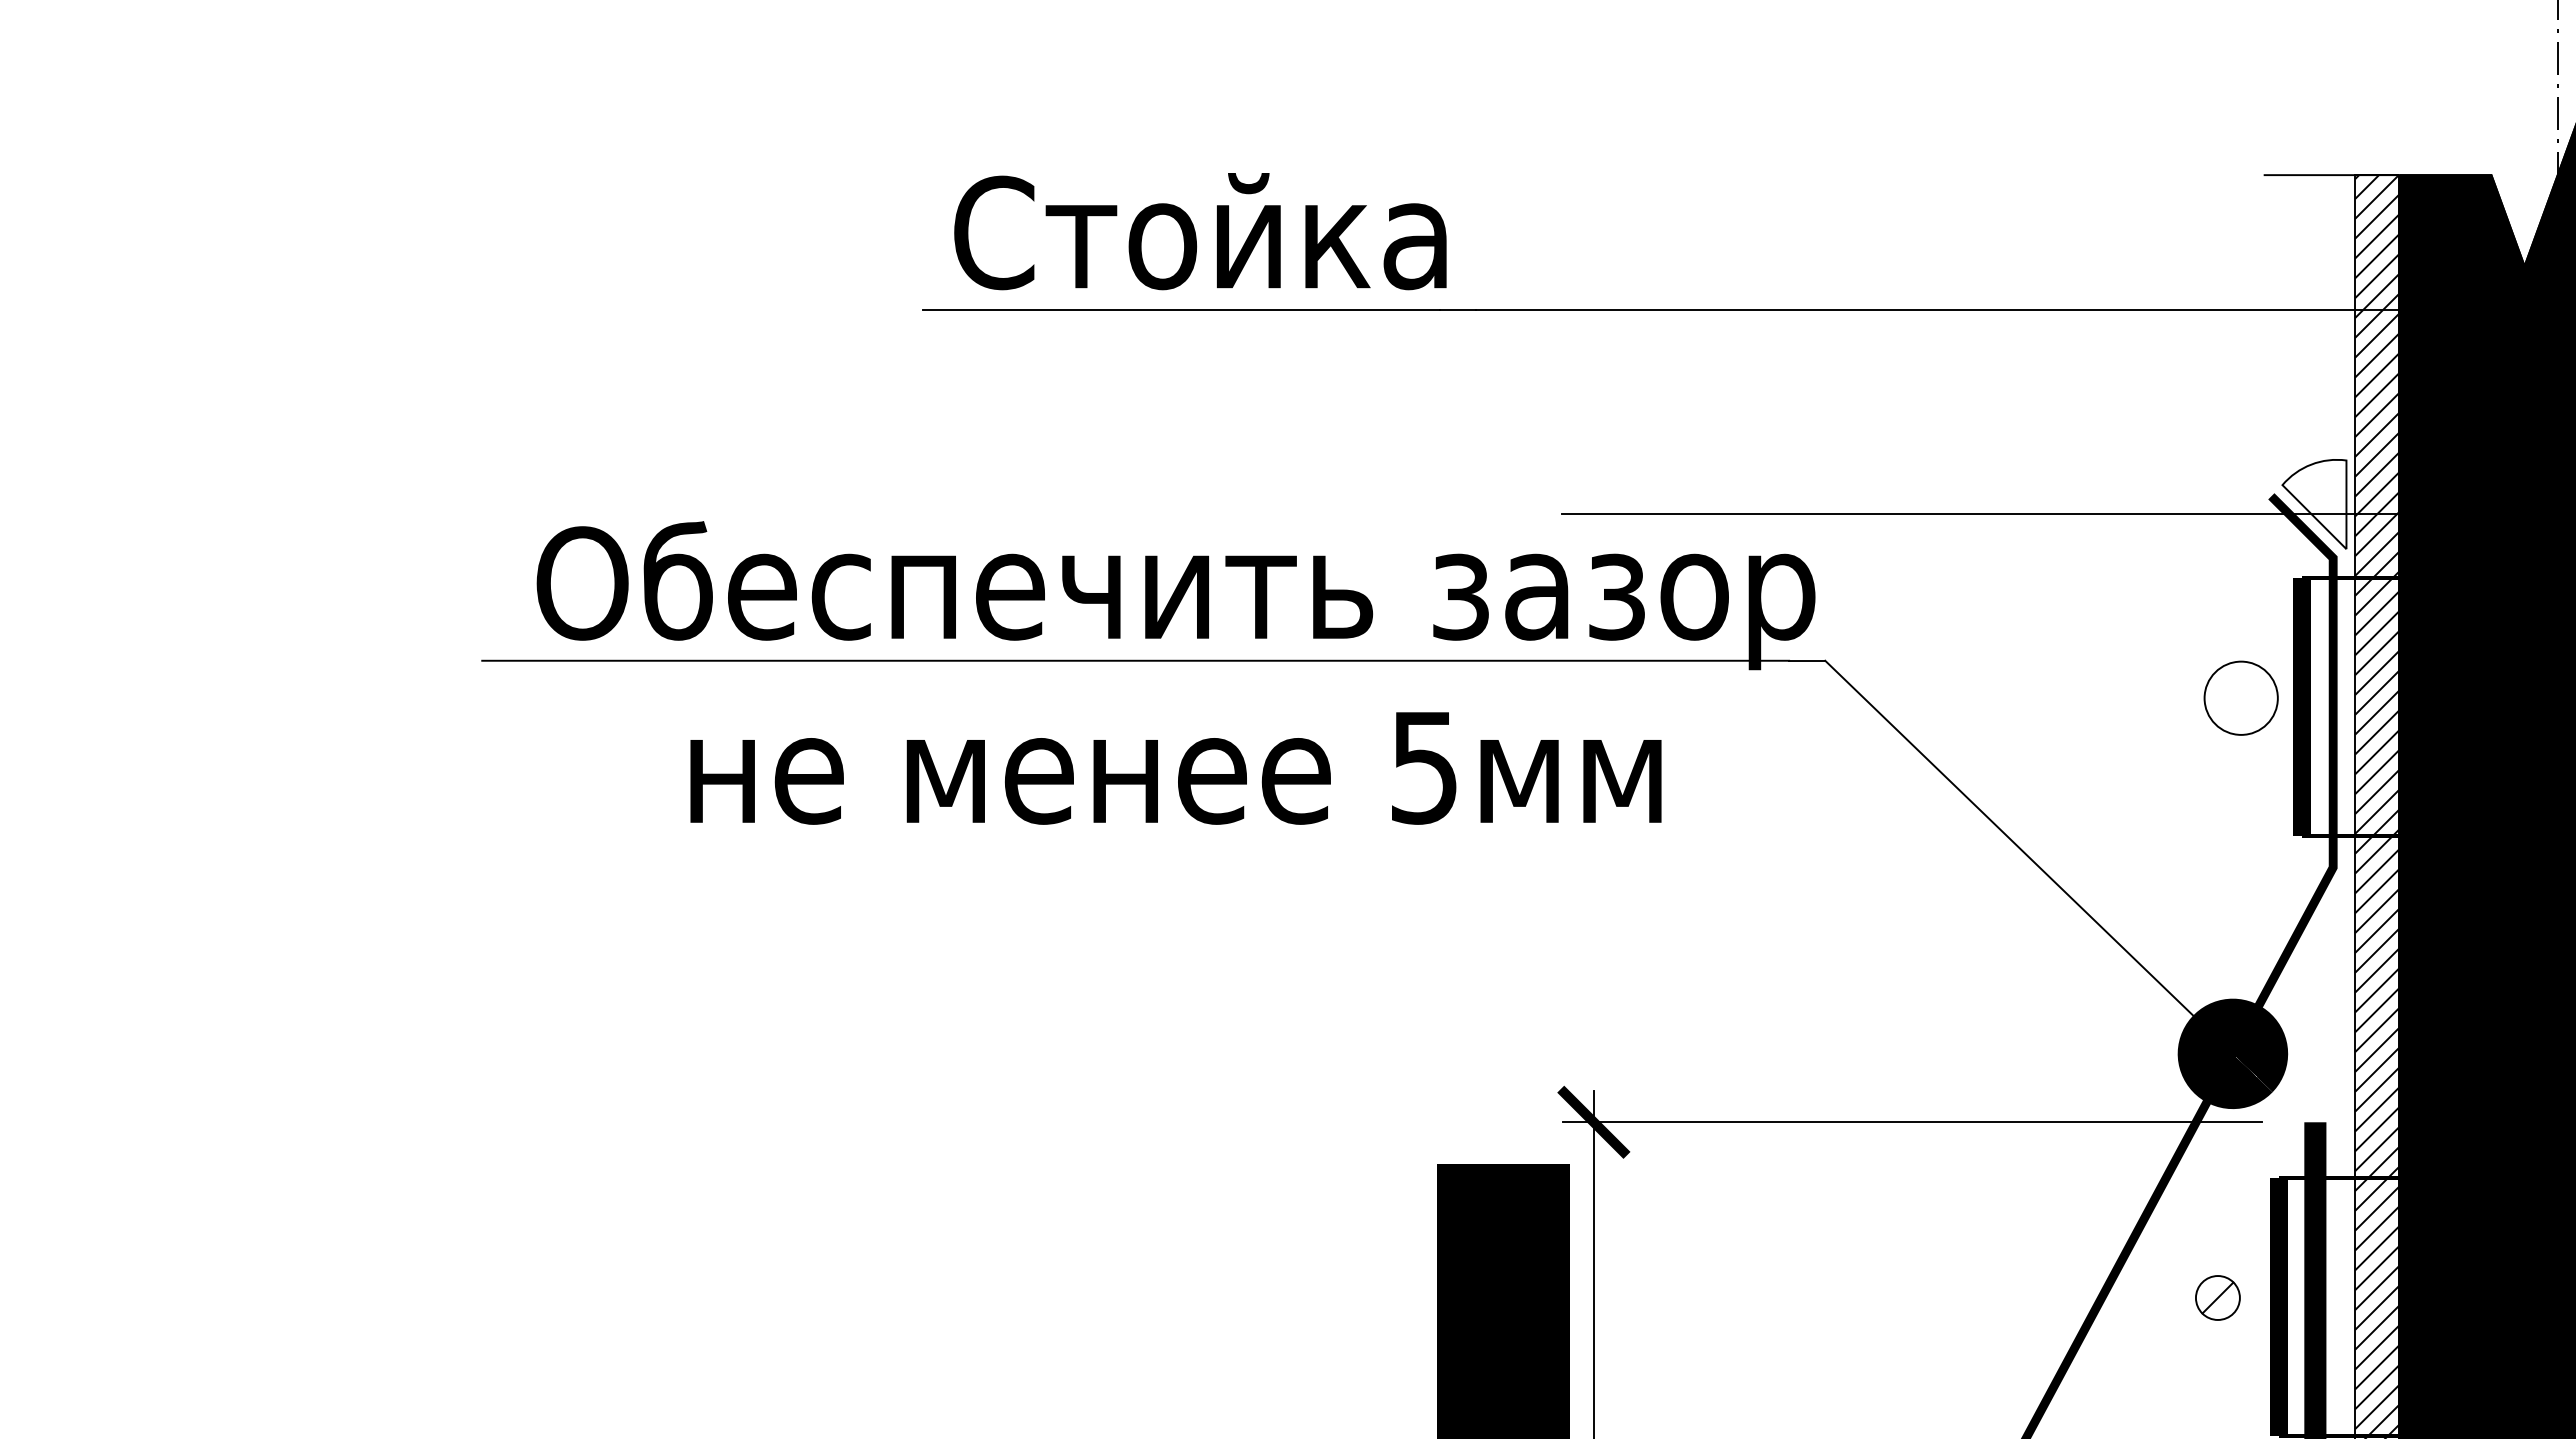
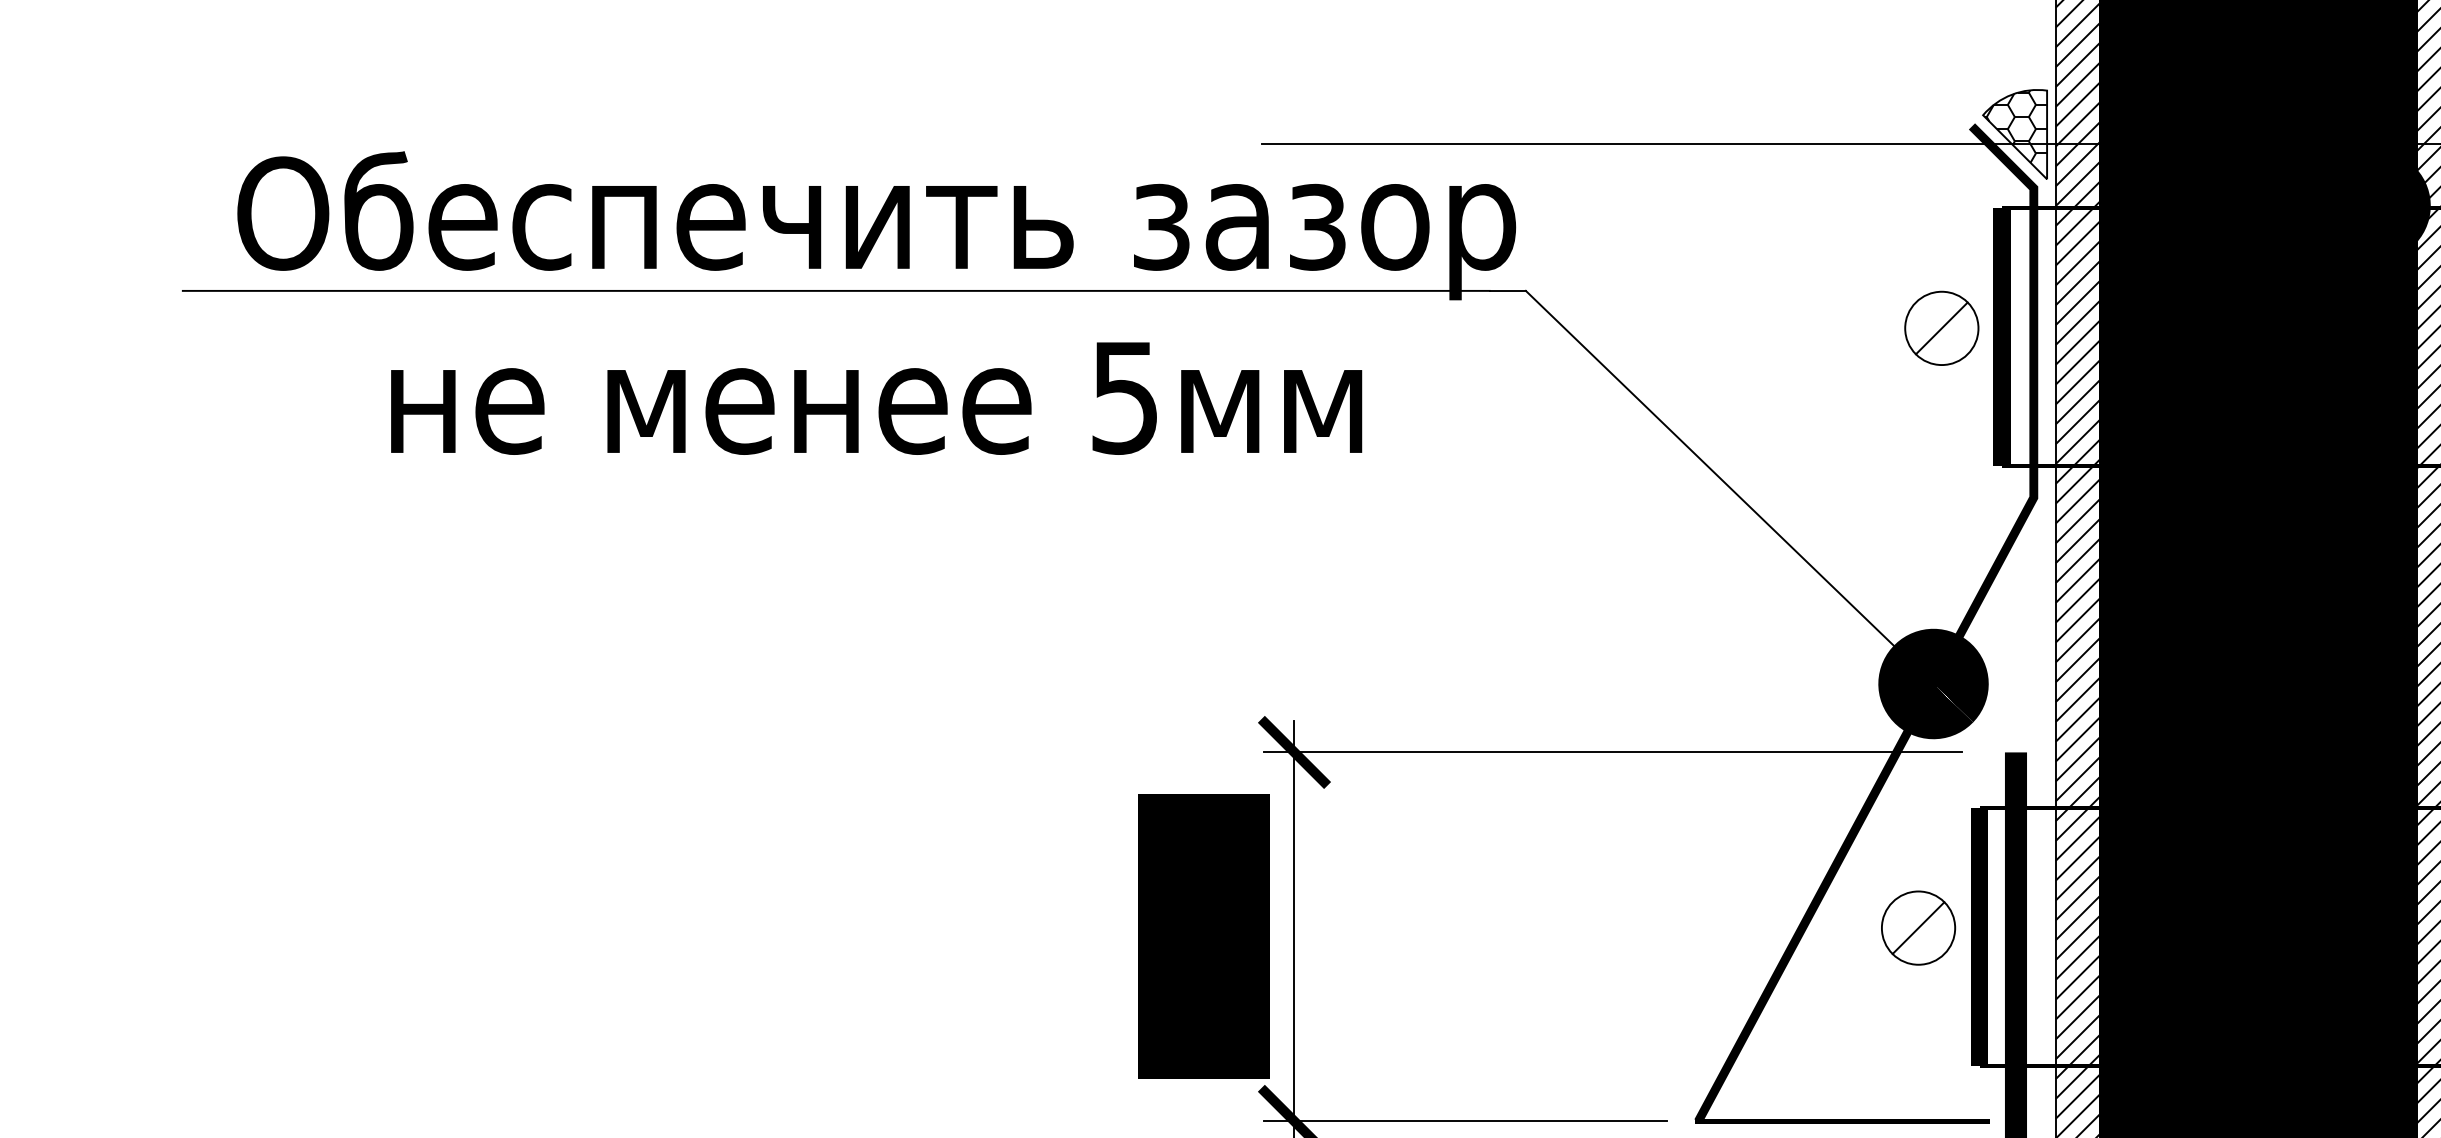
hatch: (2315, 503) -> (2016, 133), added
line: (2241, 698) -> (1942, 328), added
part: (2217, 1297) -> (1918, 927), size x1.67

